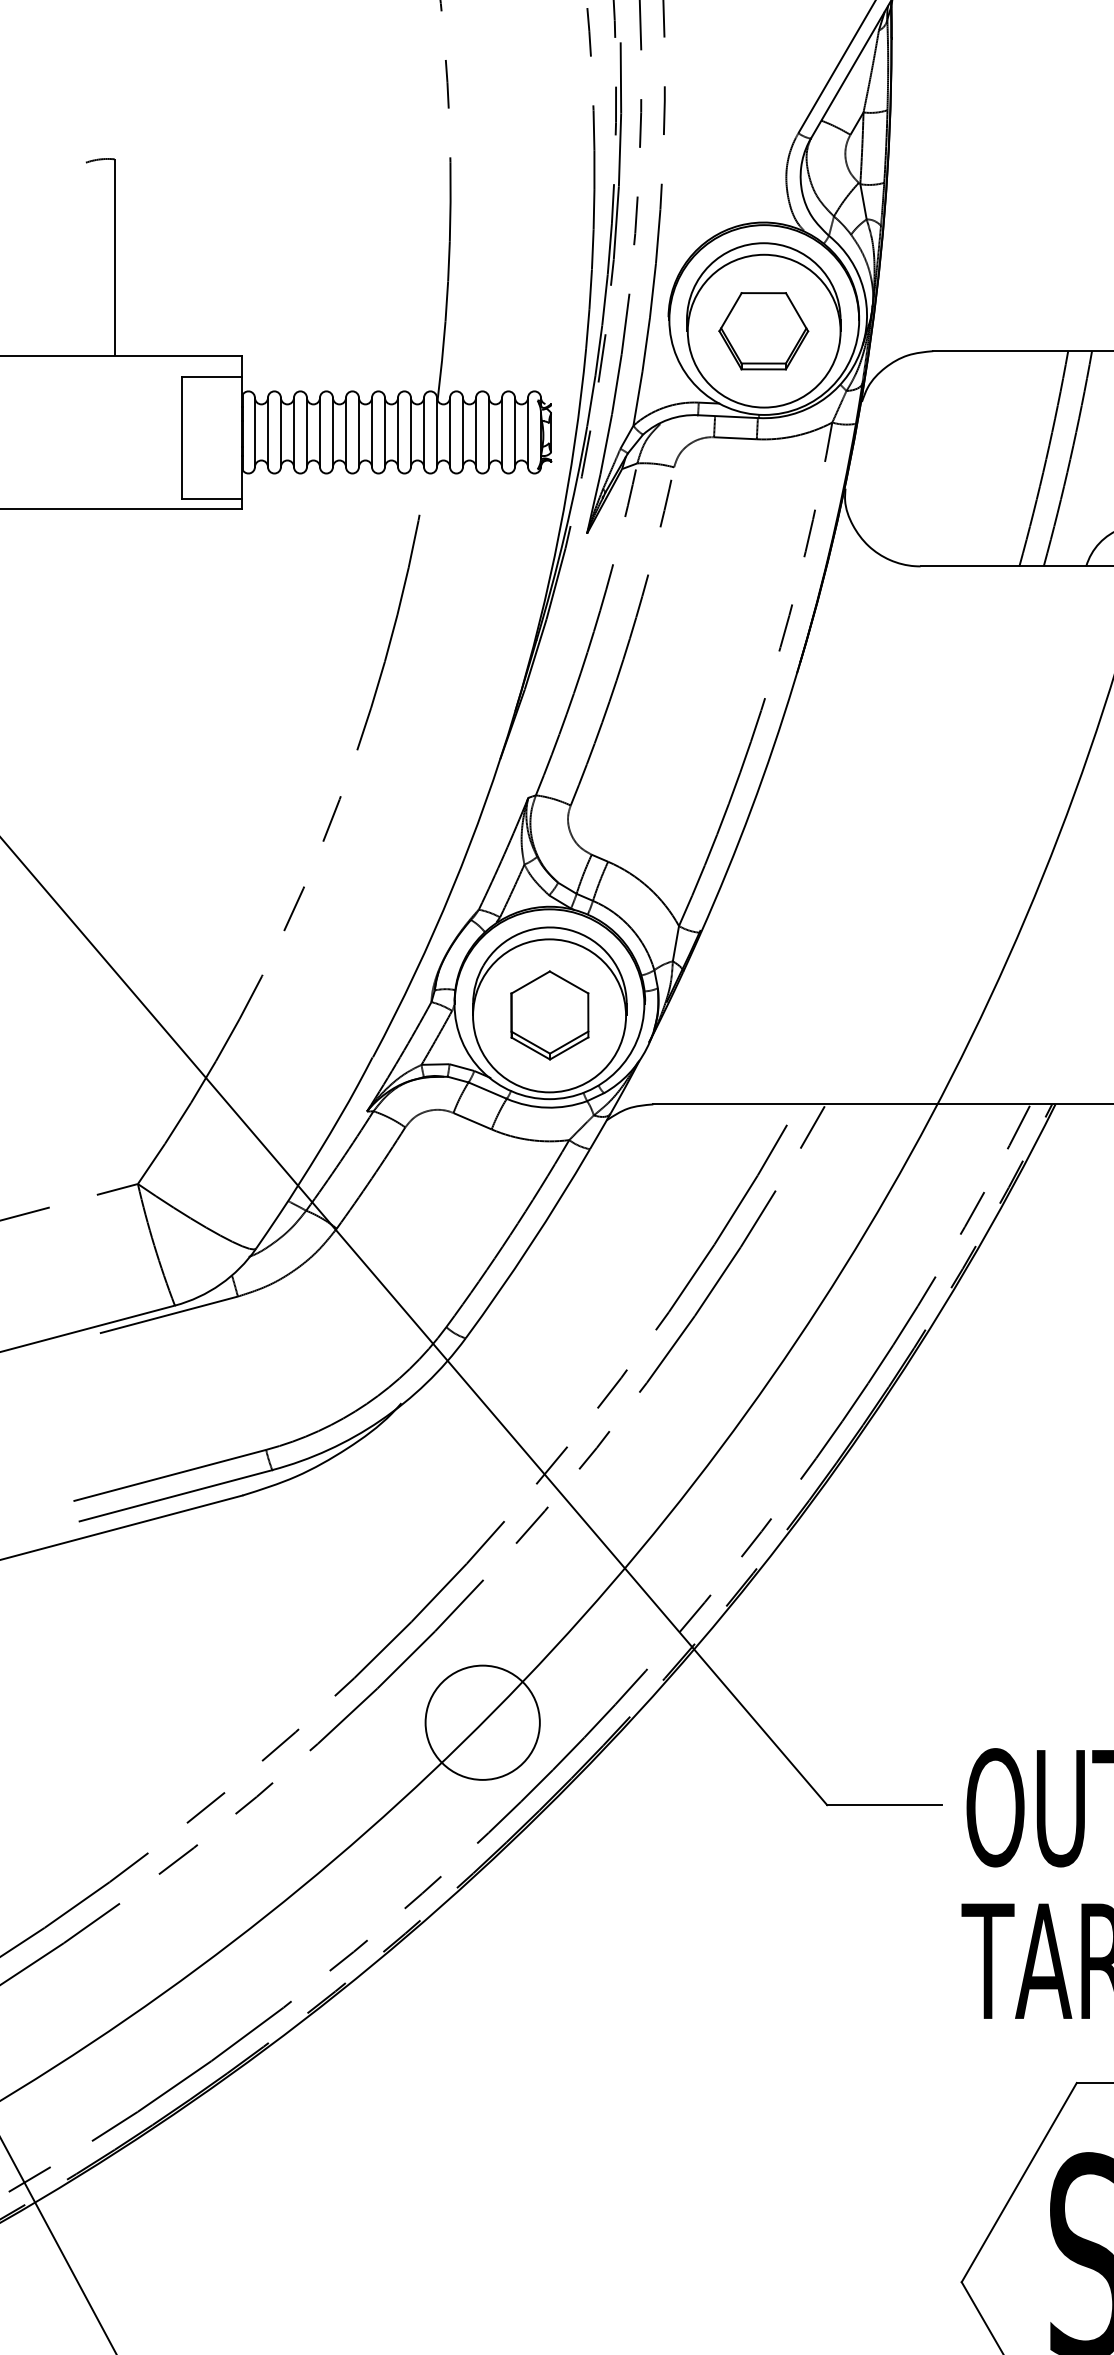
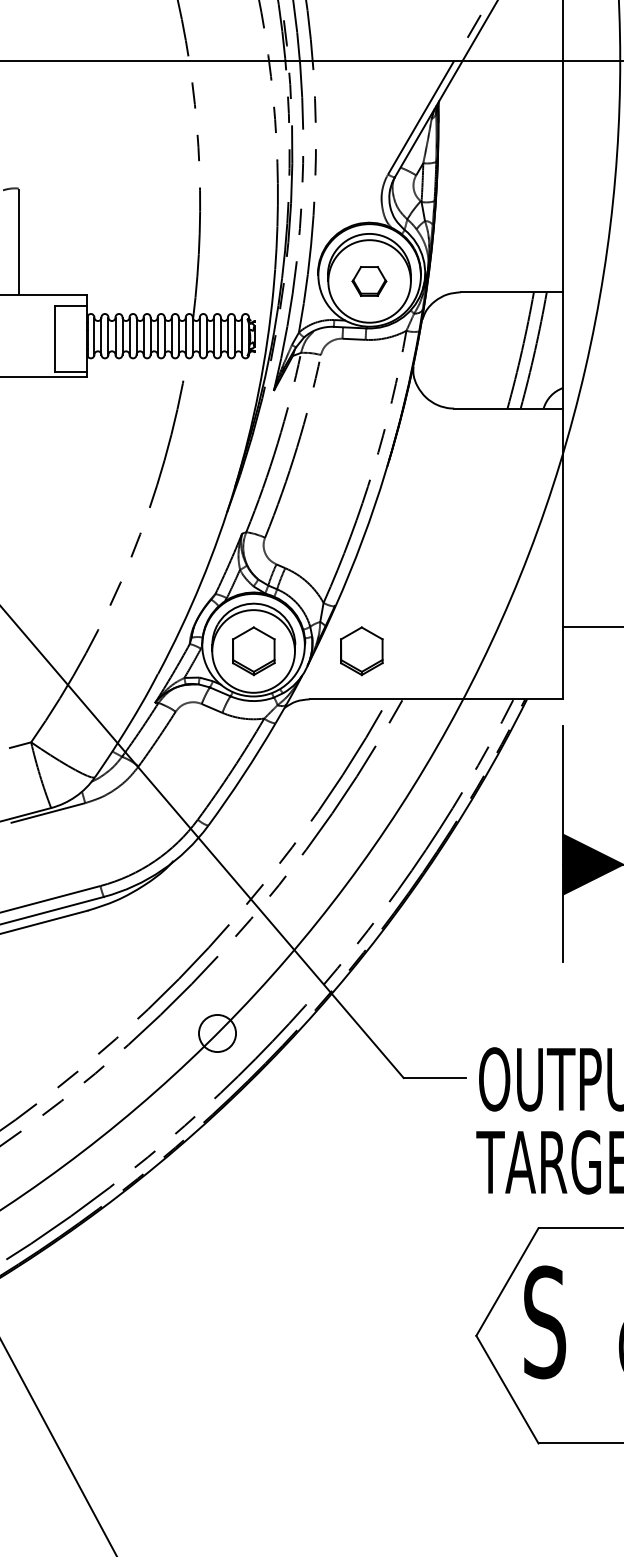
part: (763, 331) -> (369, 281), size x0.7
part: (749, 1015) -> (361, 651), added
circle: (482, 1722) -> (217, 1033), size x0.6

